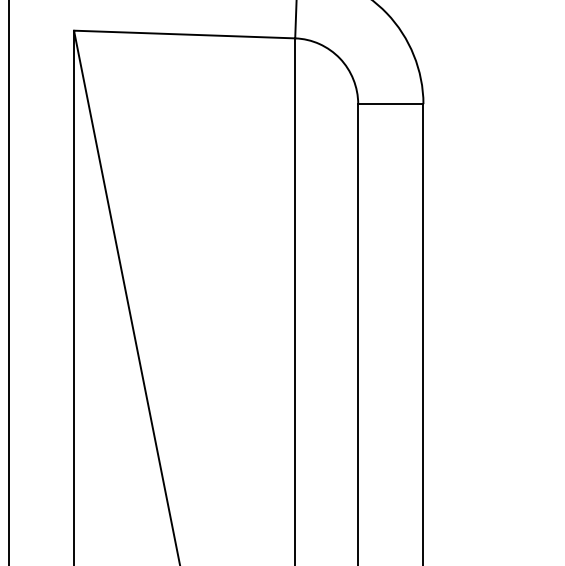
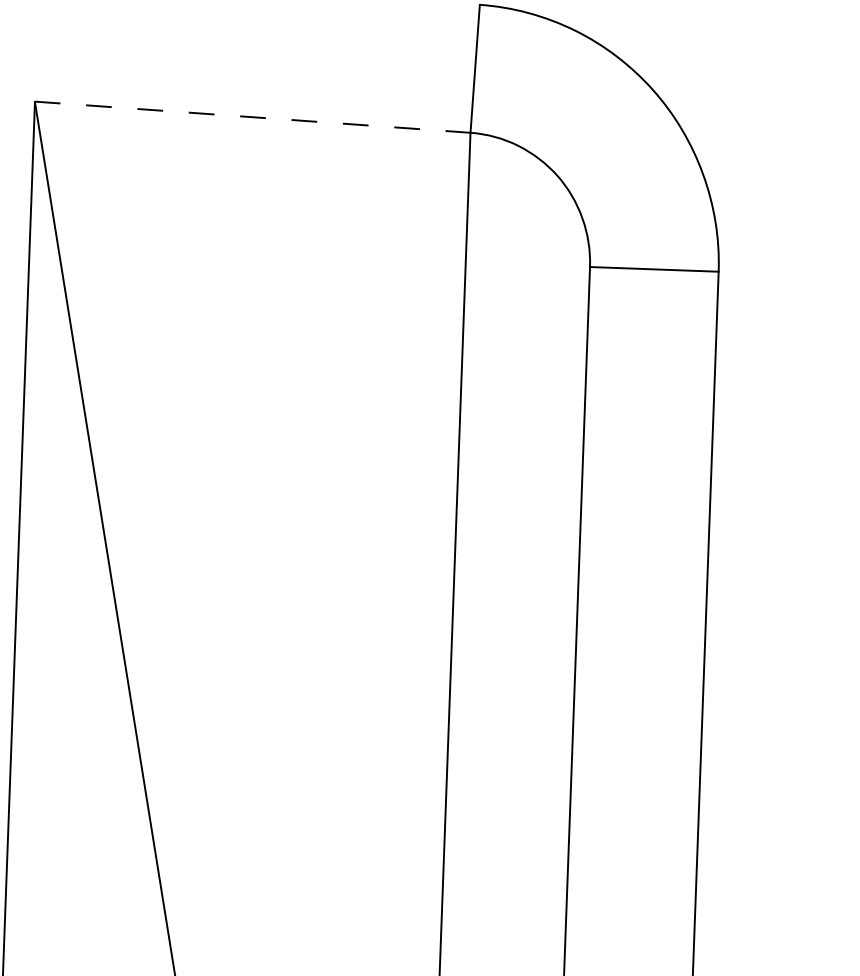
line: (184, 34) -> (252, 117), solid -> dashed

